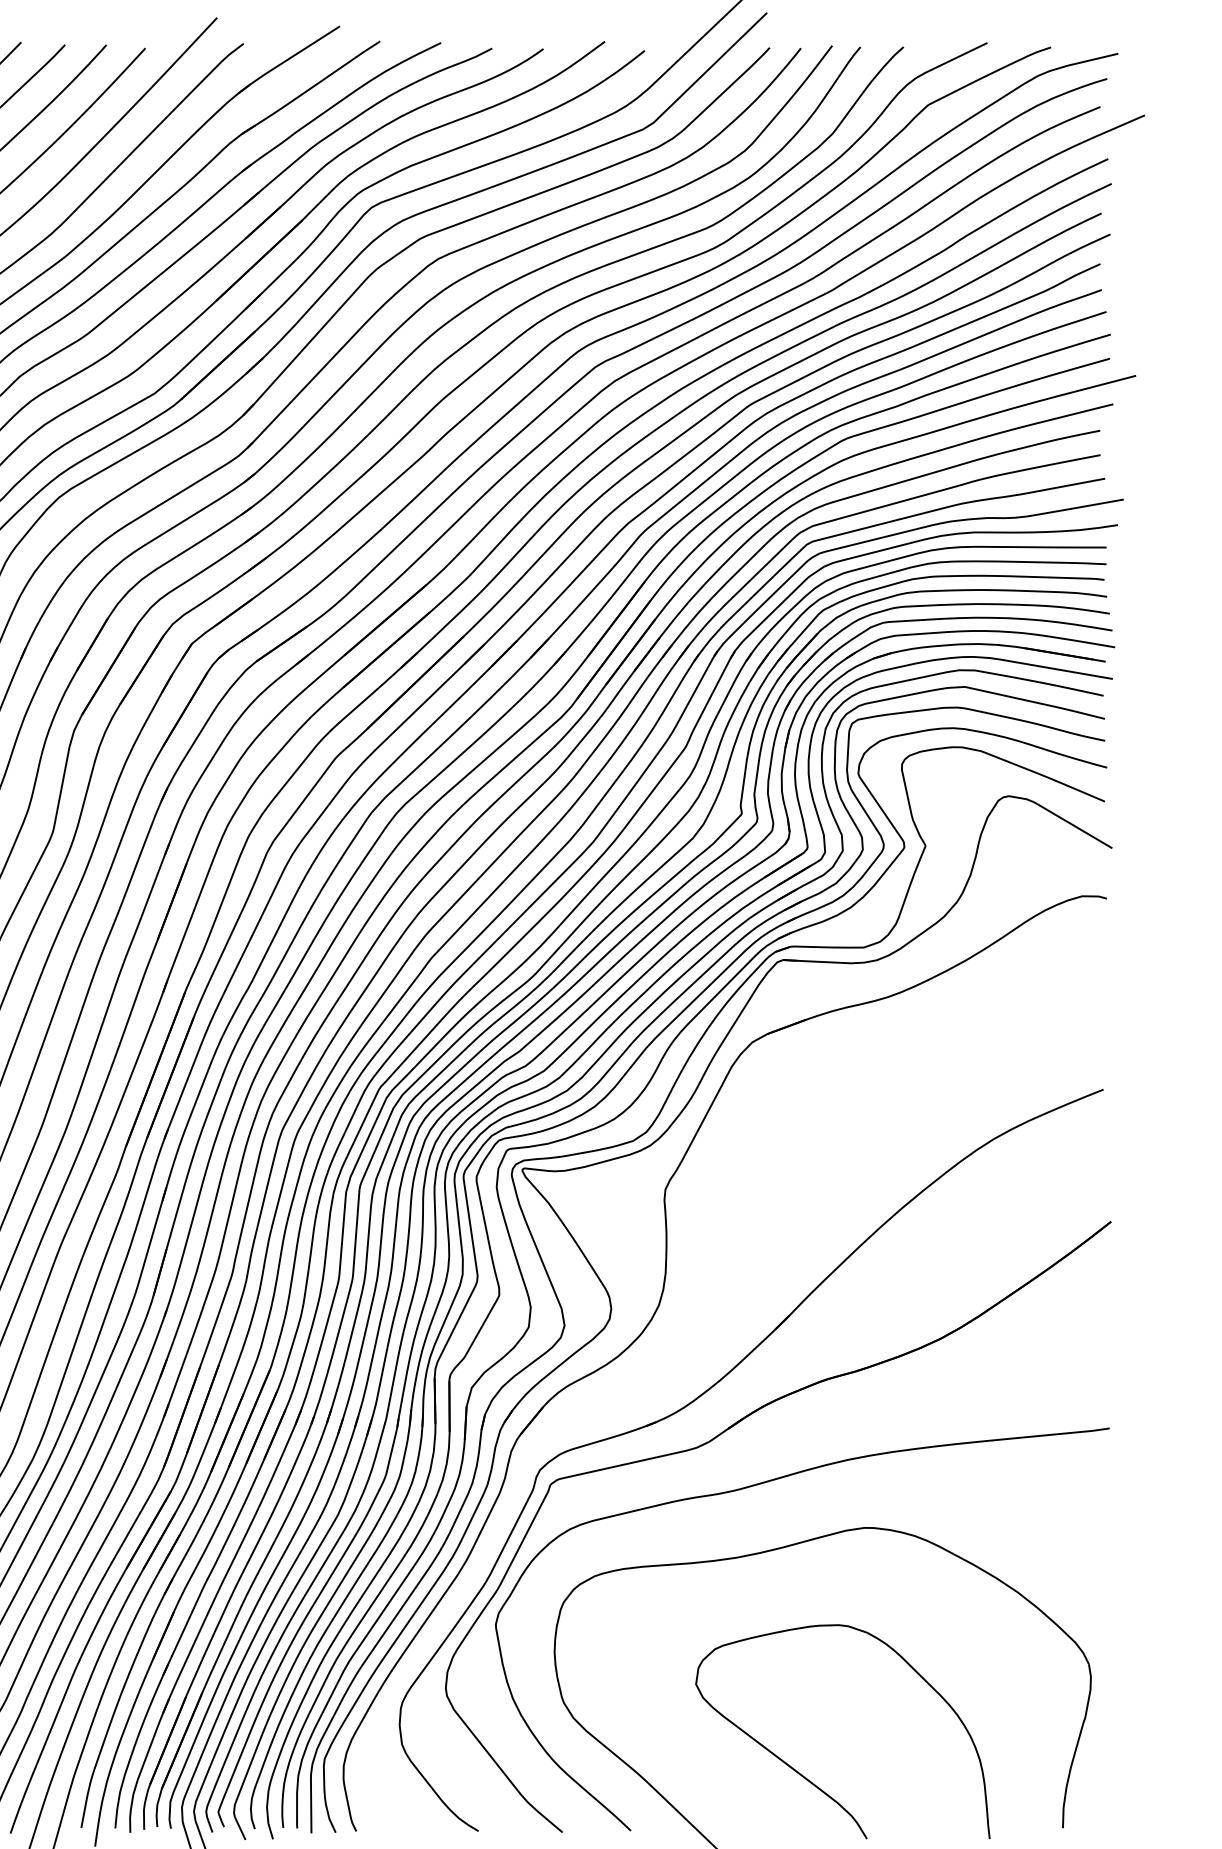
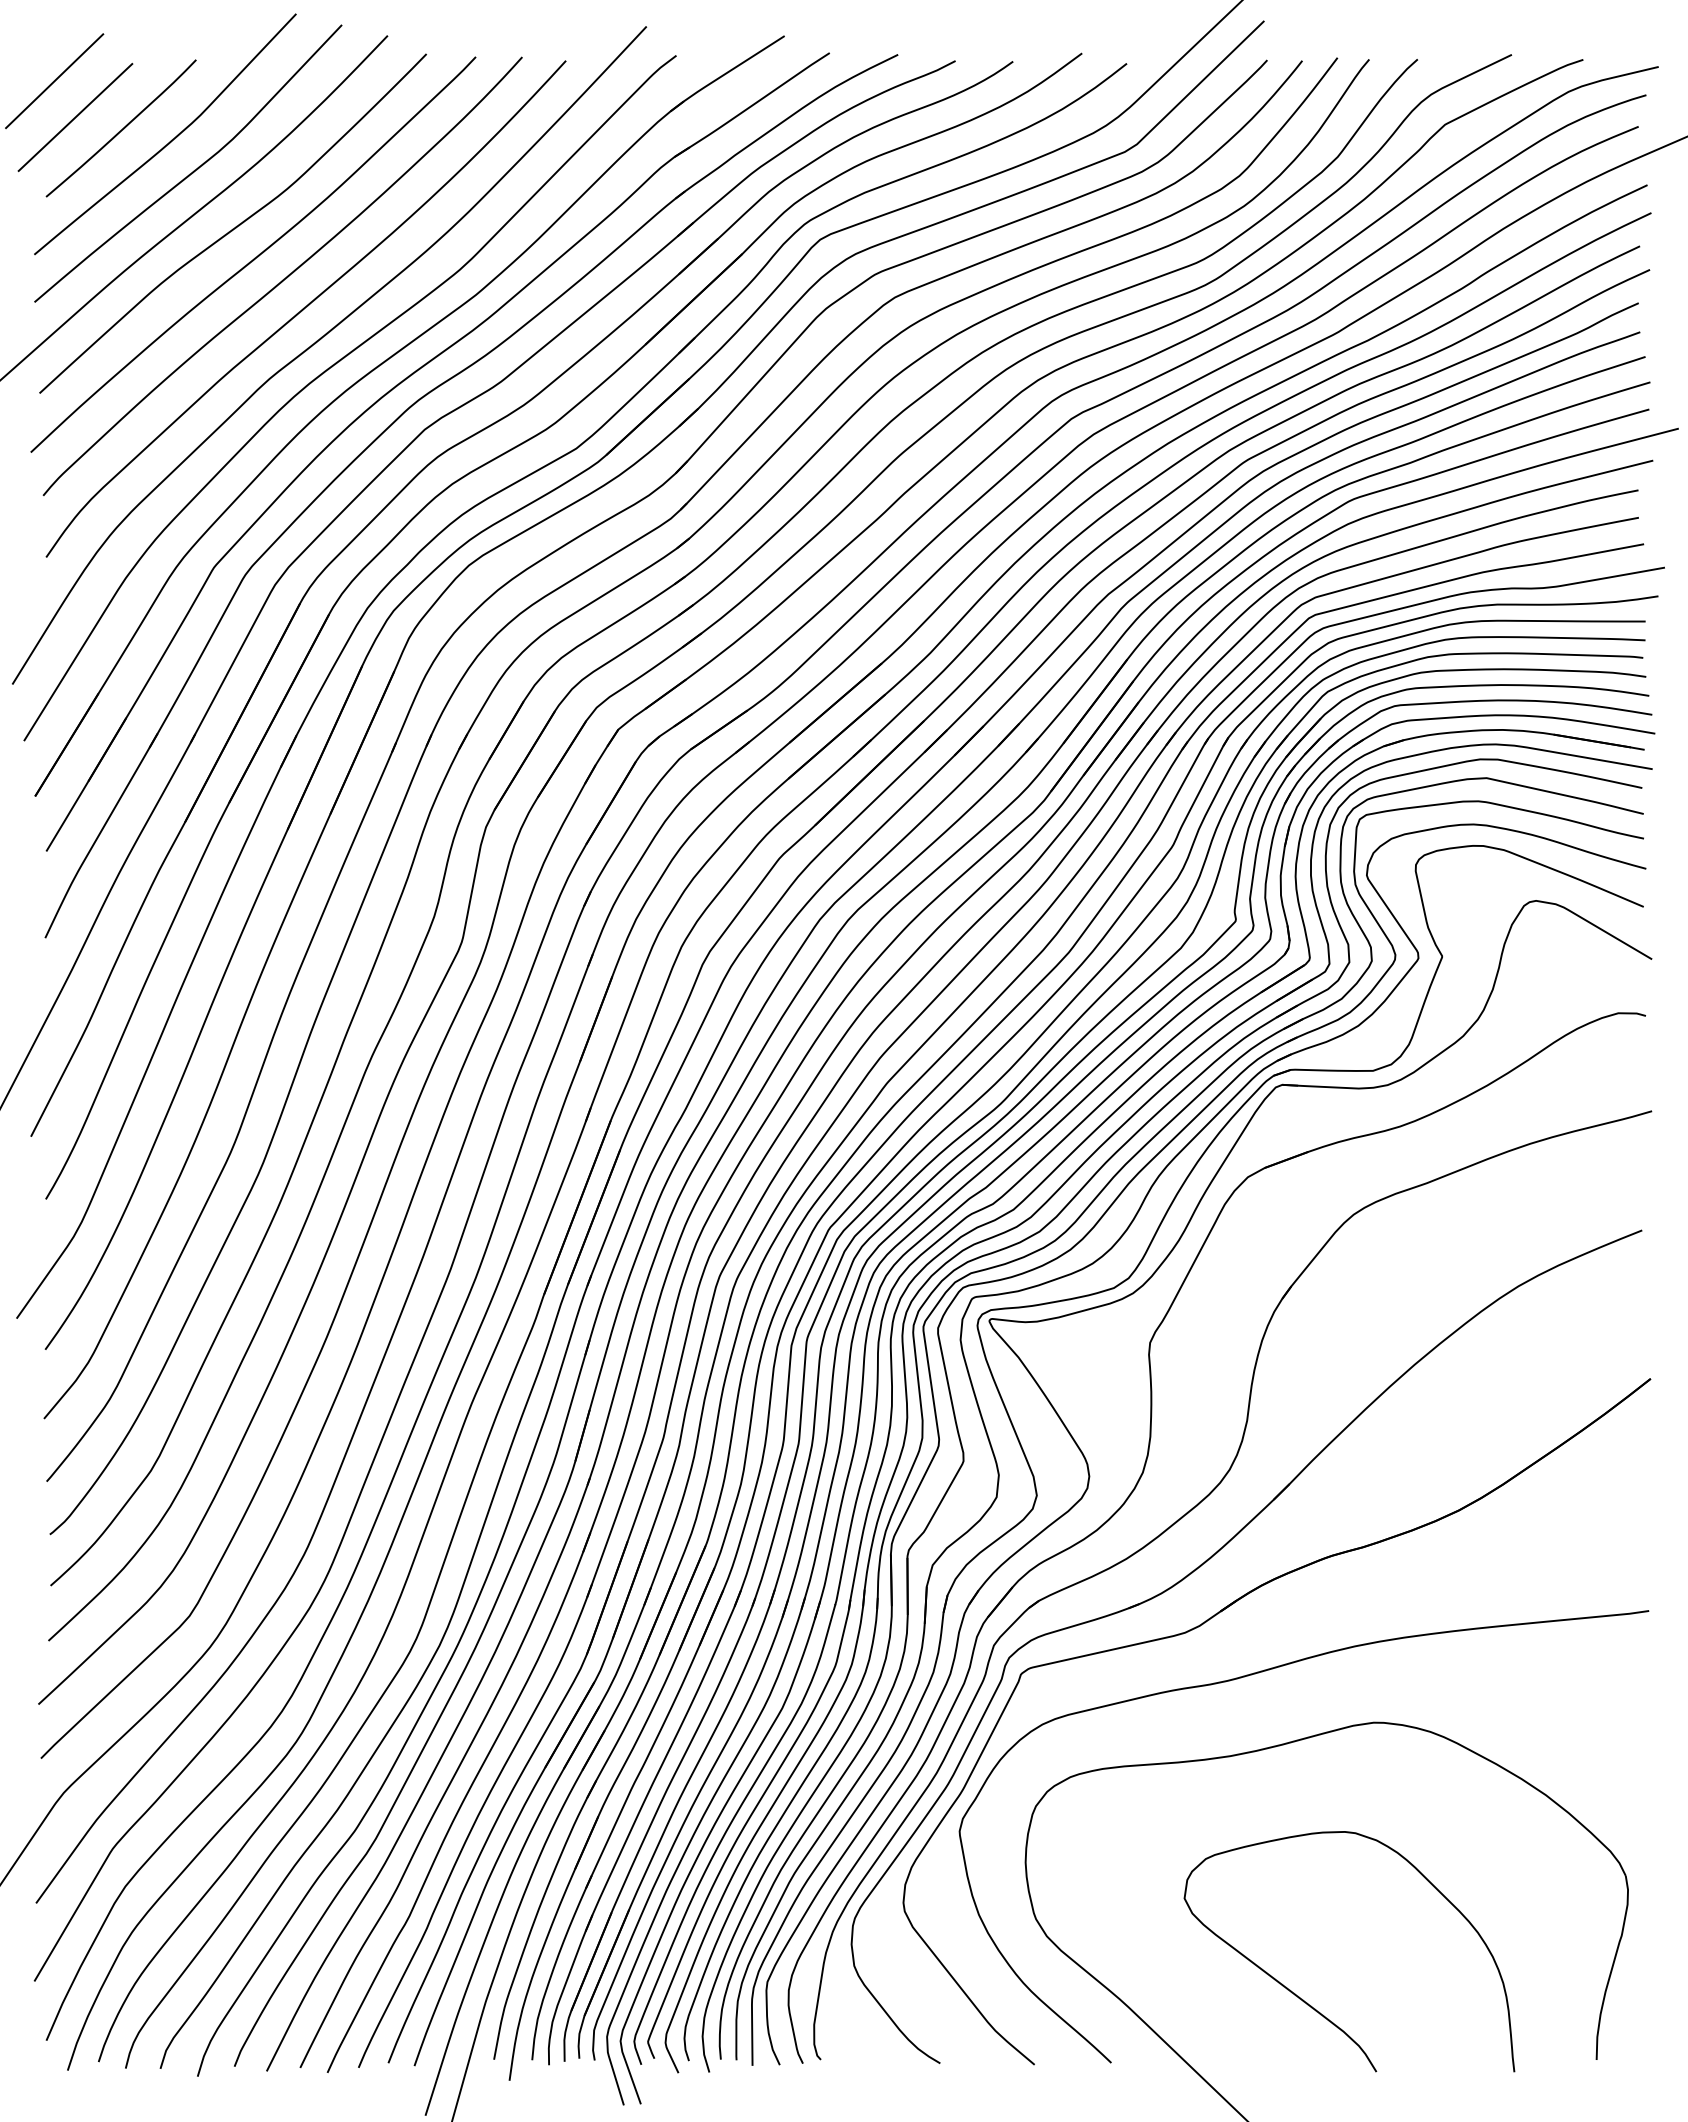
part: (693, 1346) -> (1181, 1519), added

